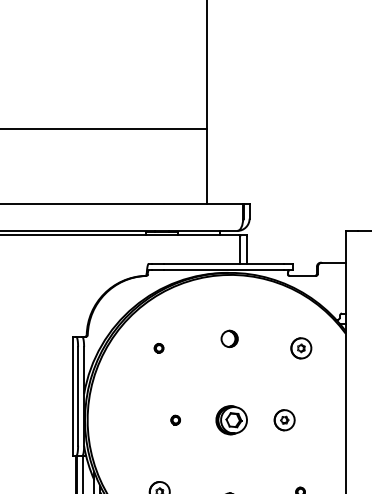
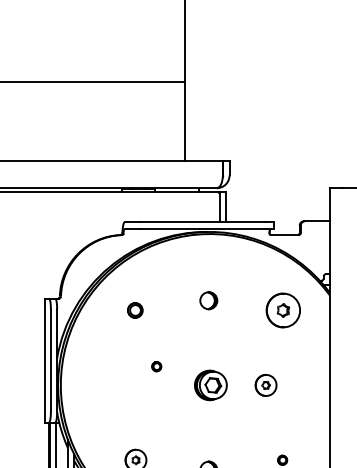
part: (158, 348) -> (134, 310), size x1.6
part: (301, 348) -> (283, 310), size x1.6
part: (175, 419) -> (156, 365), moved

